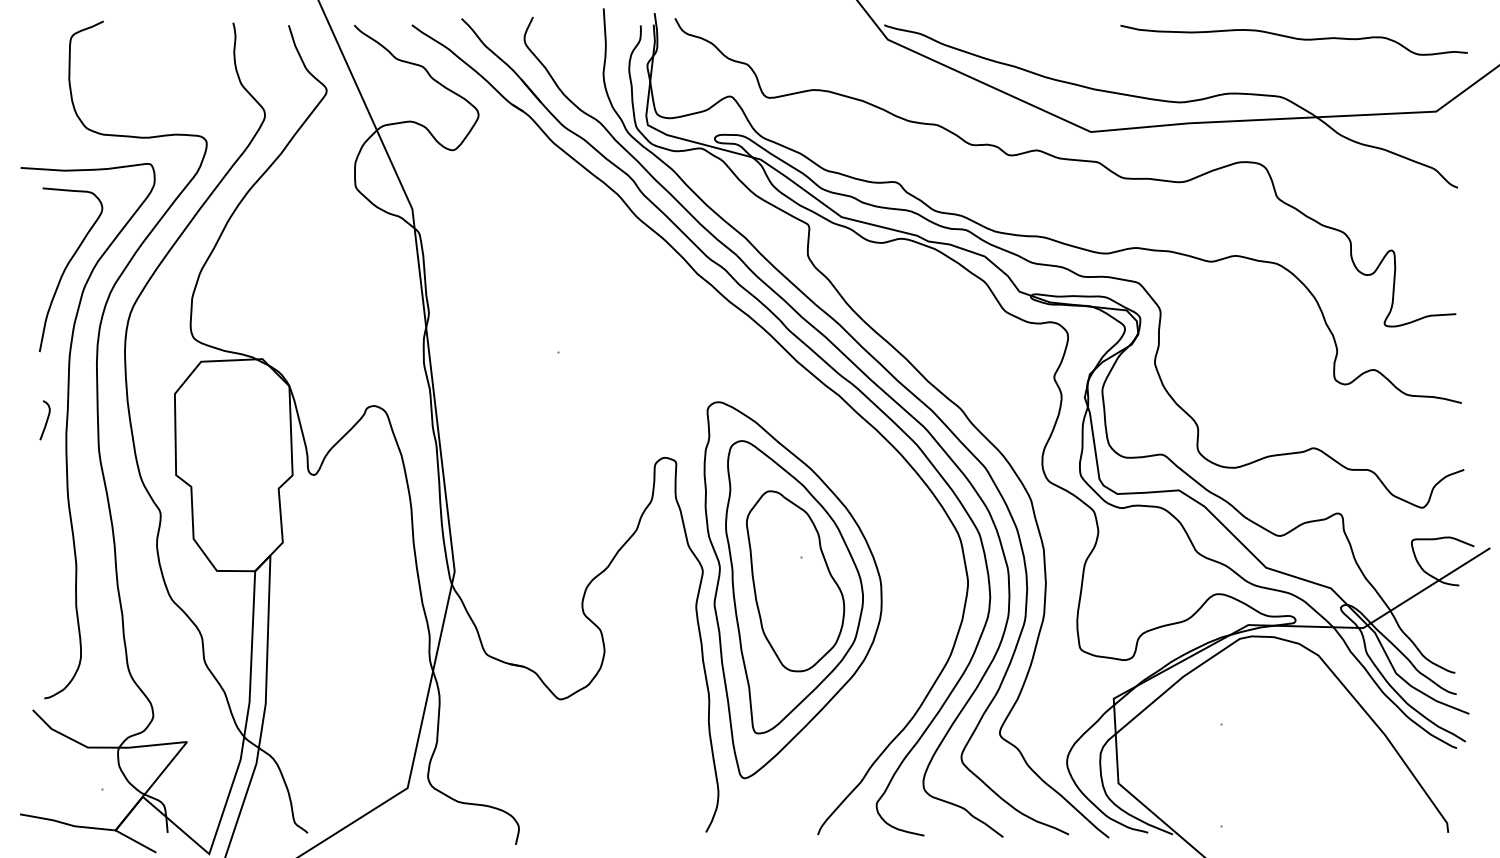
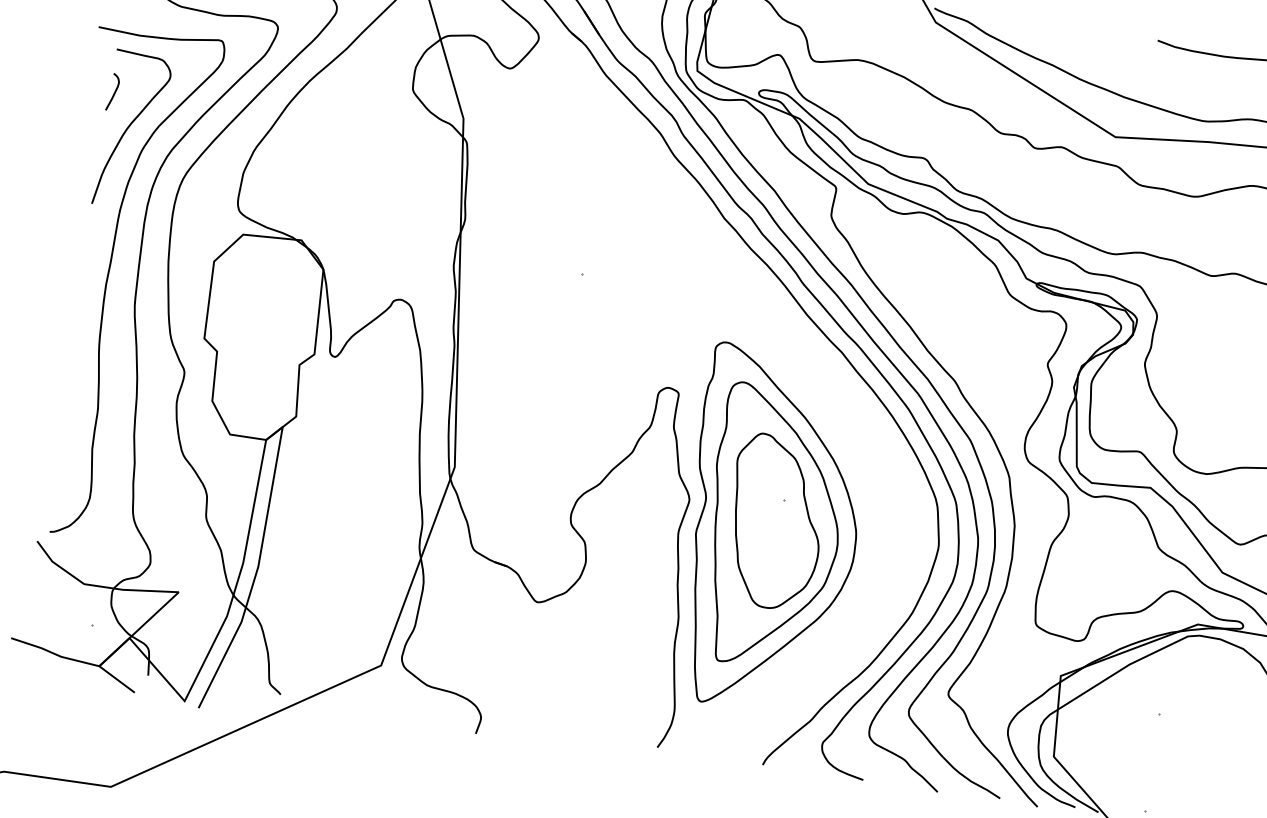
curve: (46, 420) -> (114, 92), moved

